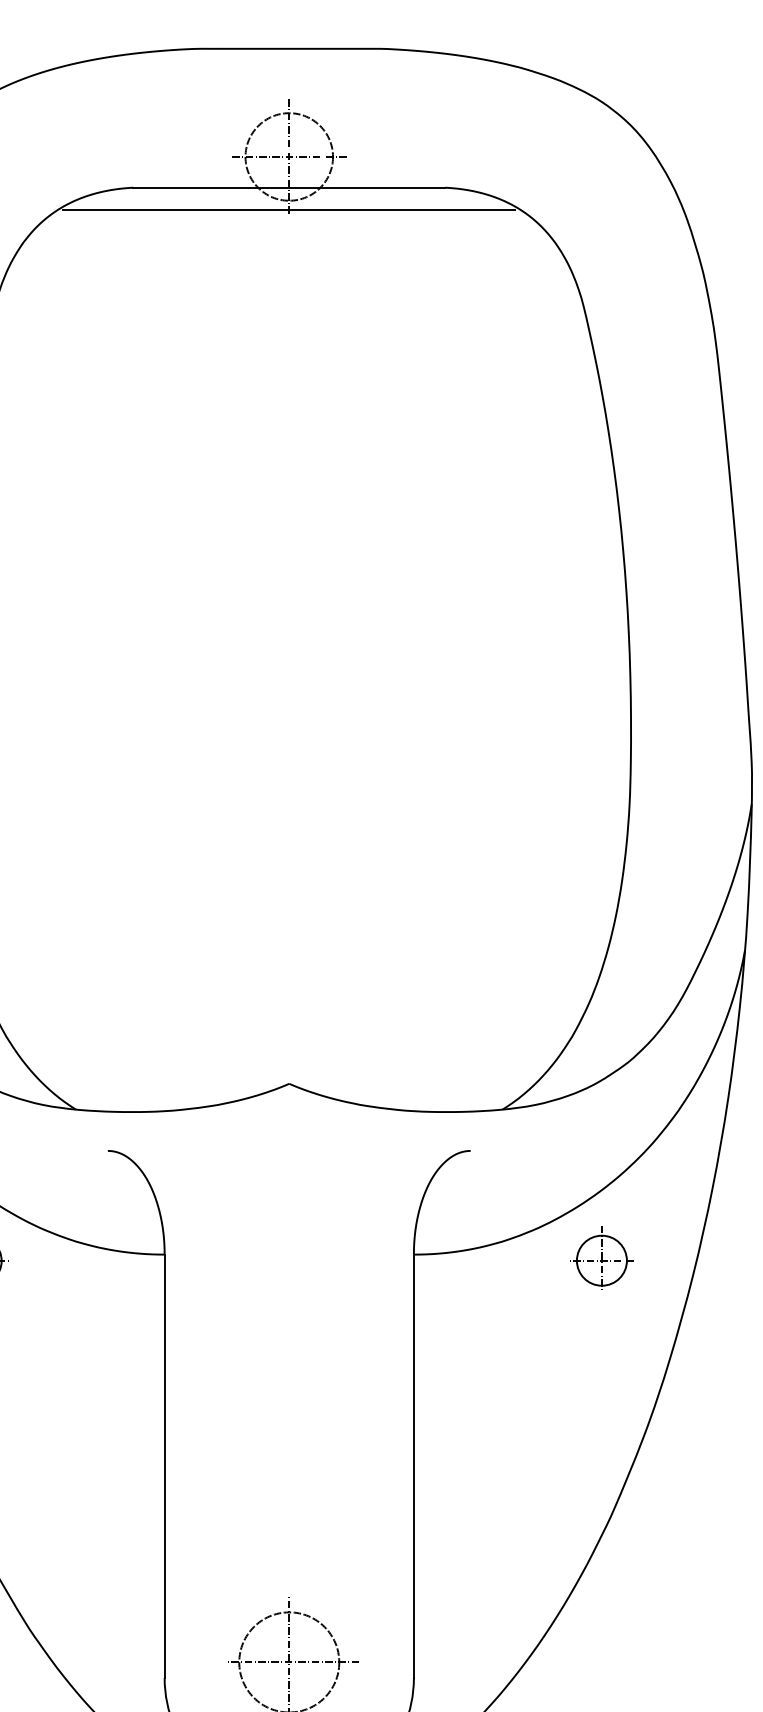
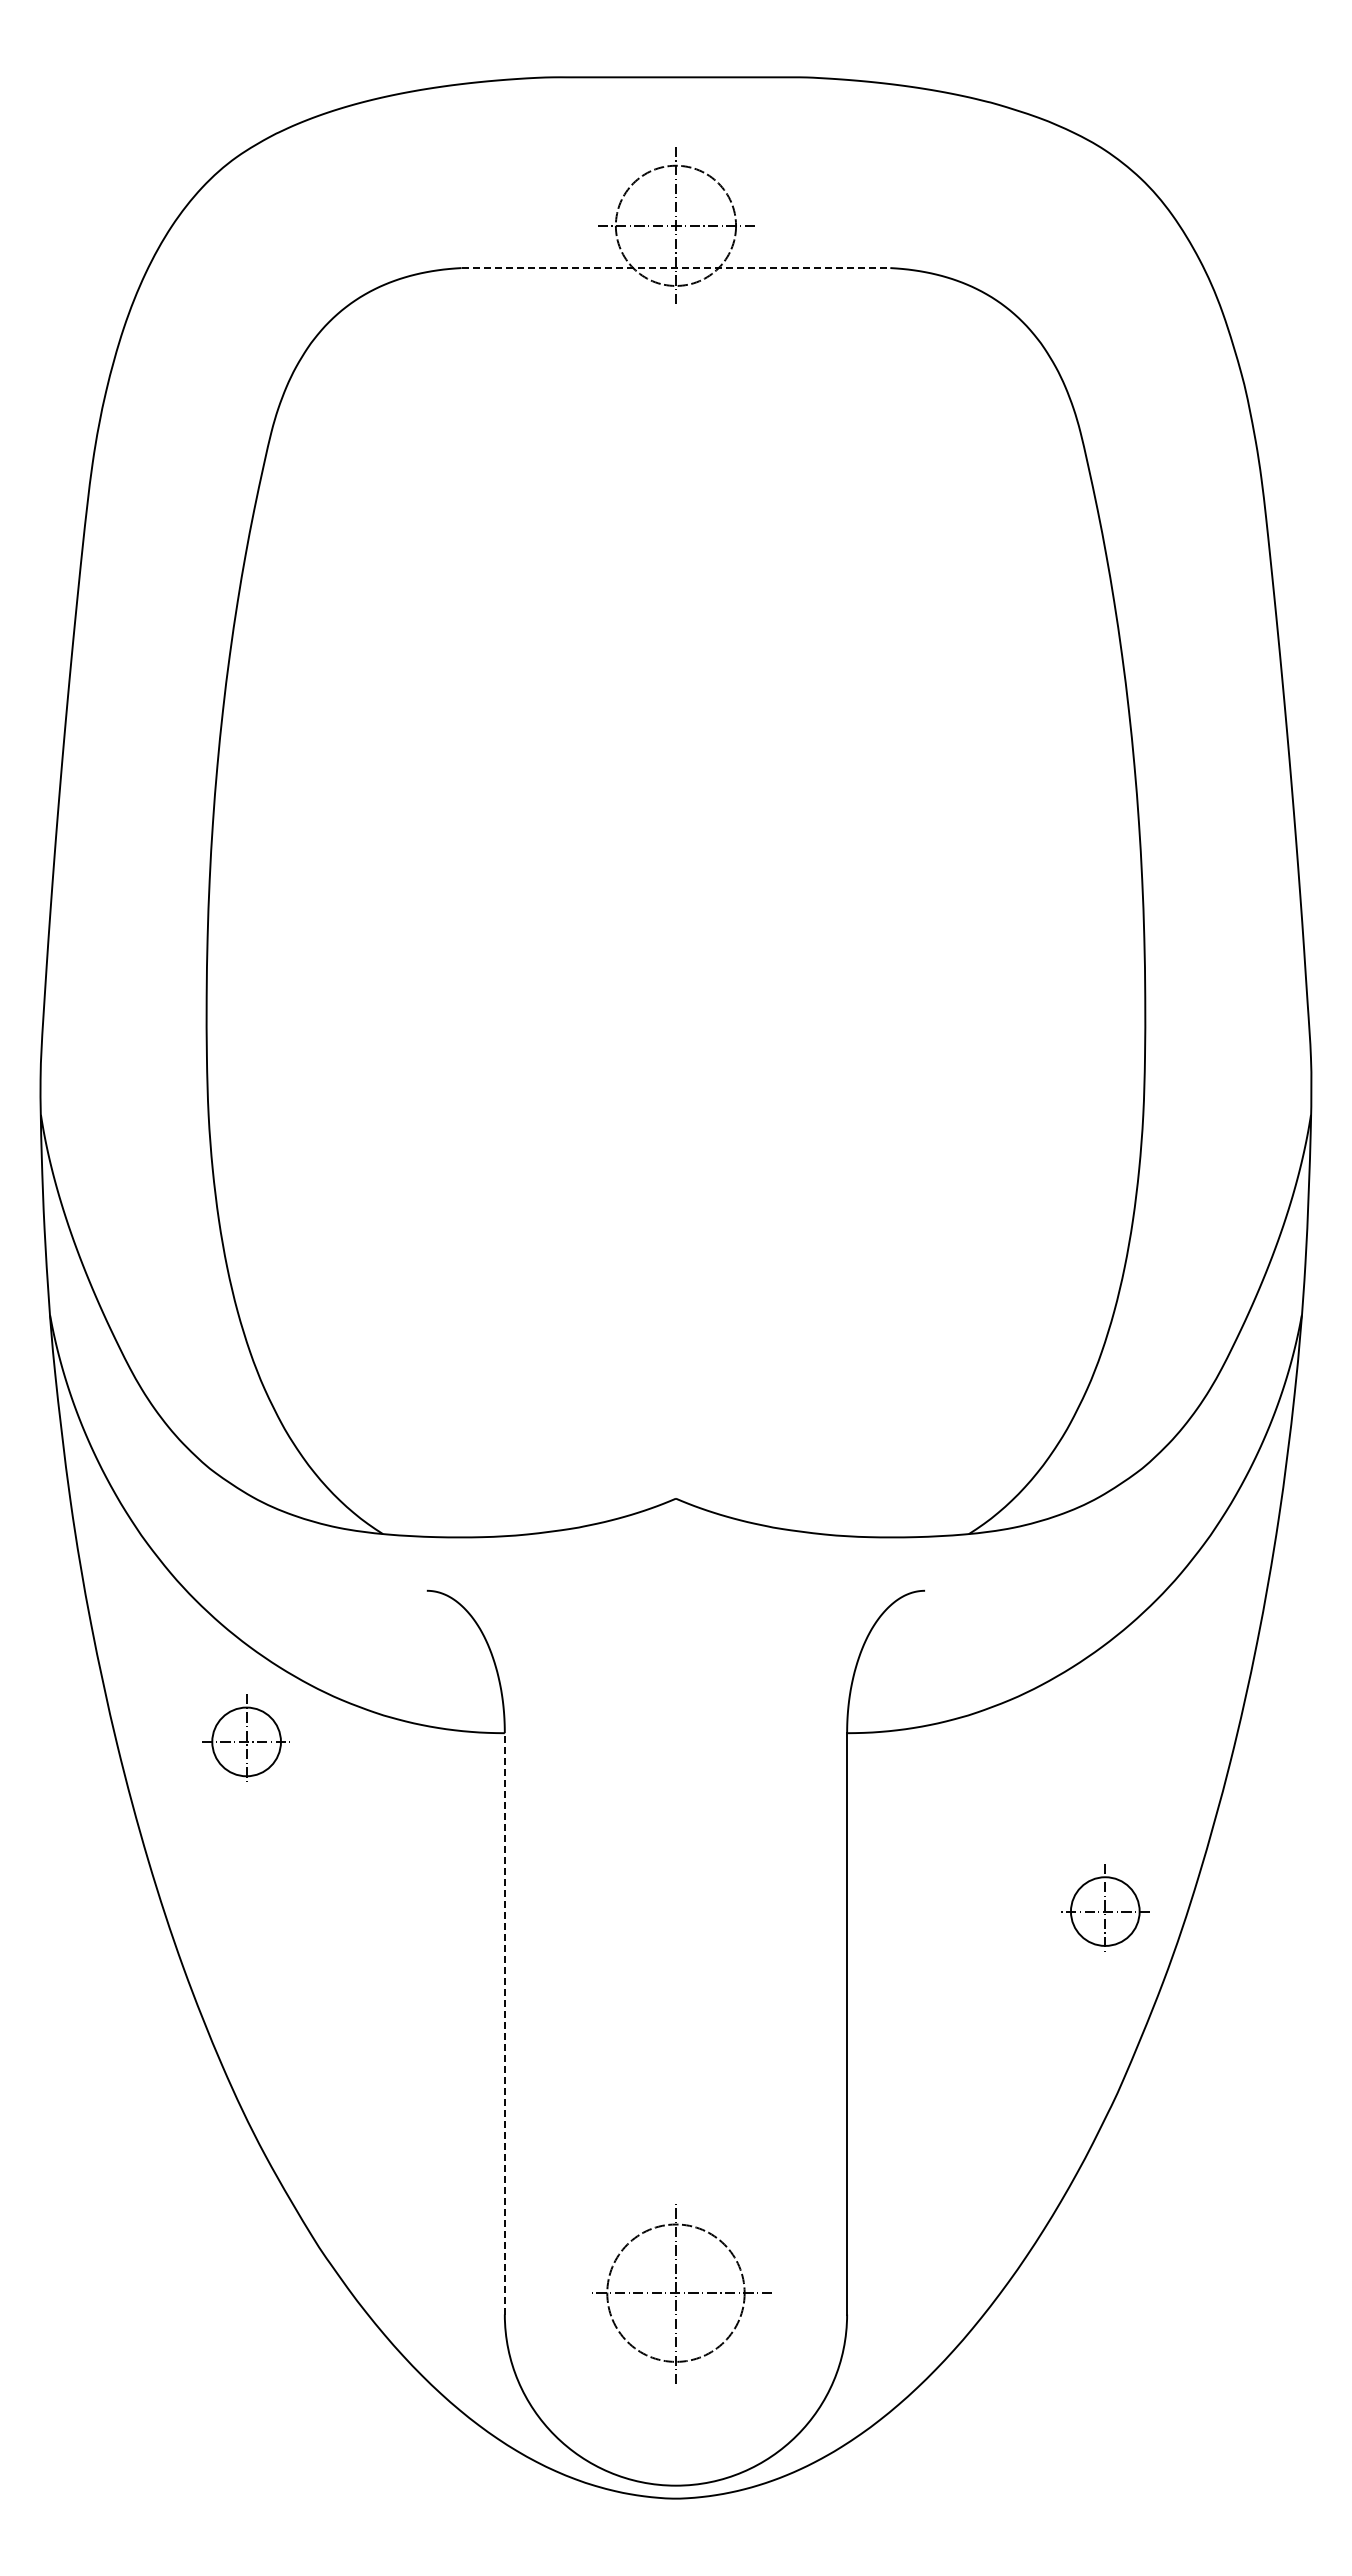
line: (289, 188) -> (676, 268), solid -> dashed
line: (288, 210) -> (675, 299), removed
part: (602, 1257) -> (1105, 1907), moved
line: (164, 1466) -> (504, 2023), solid -> dashed

